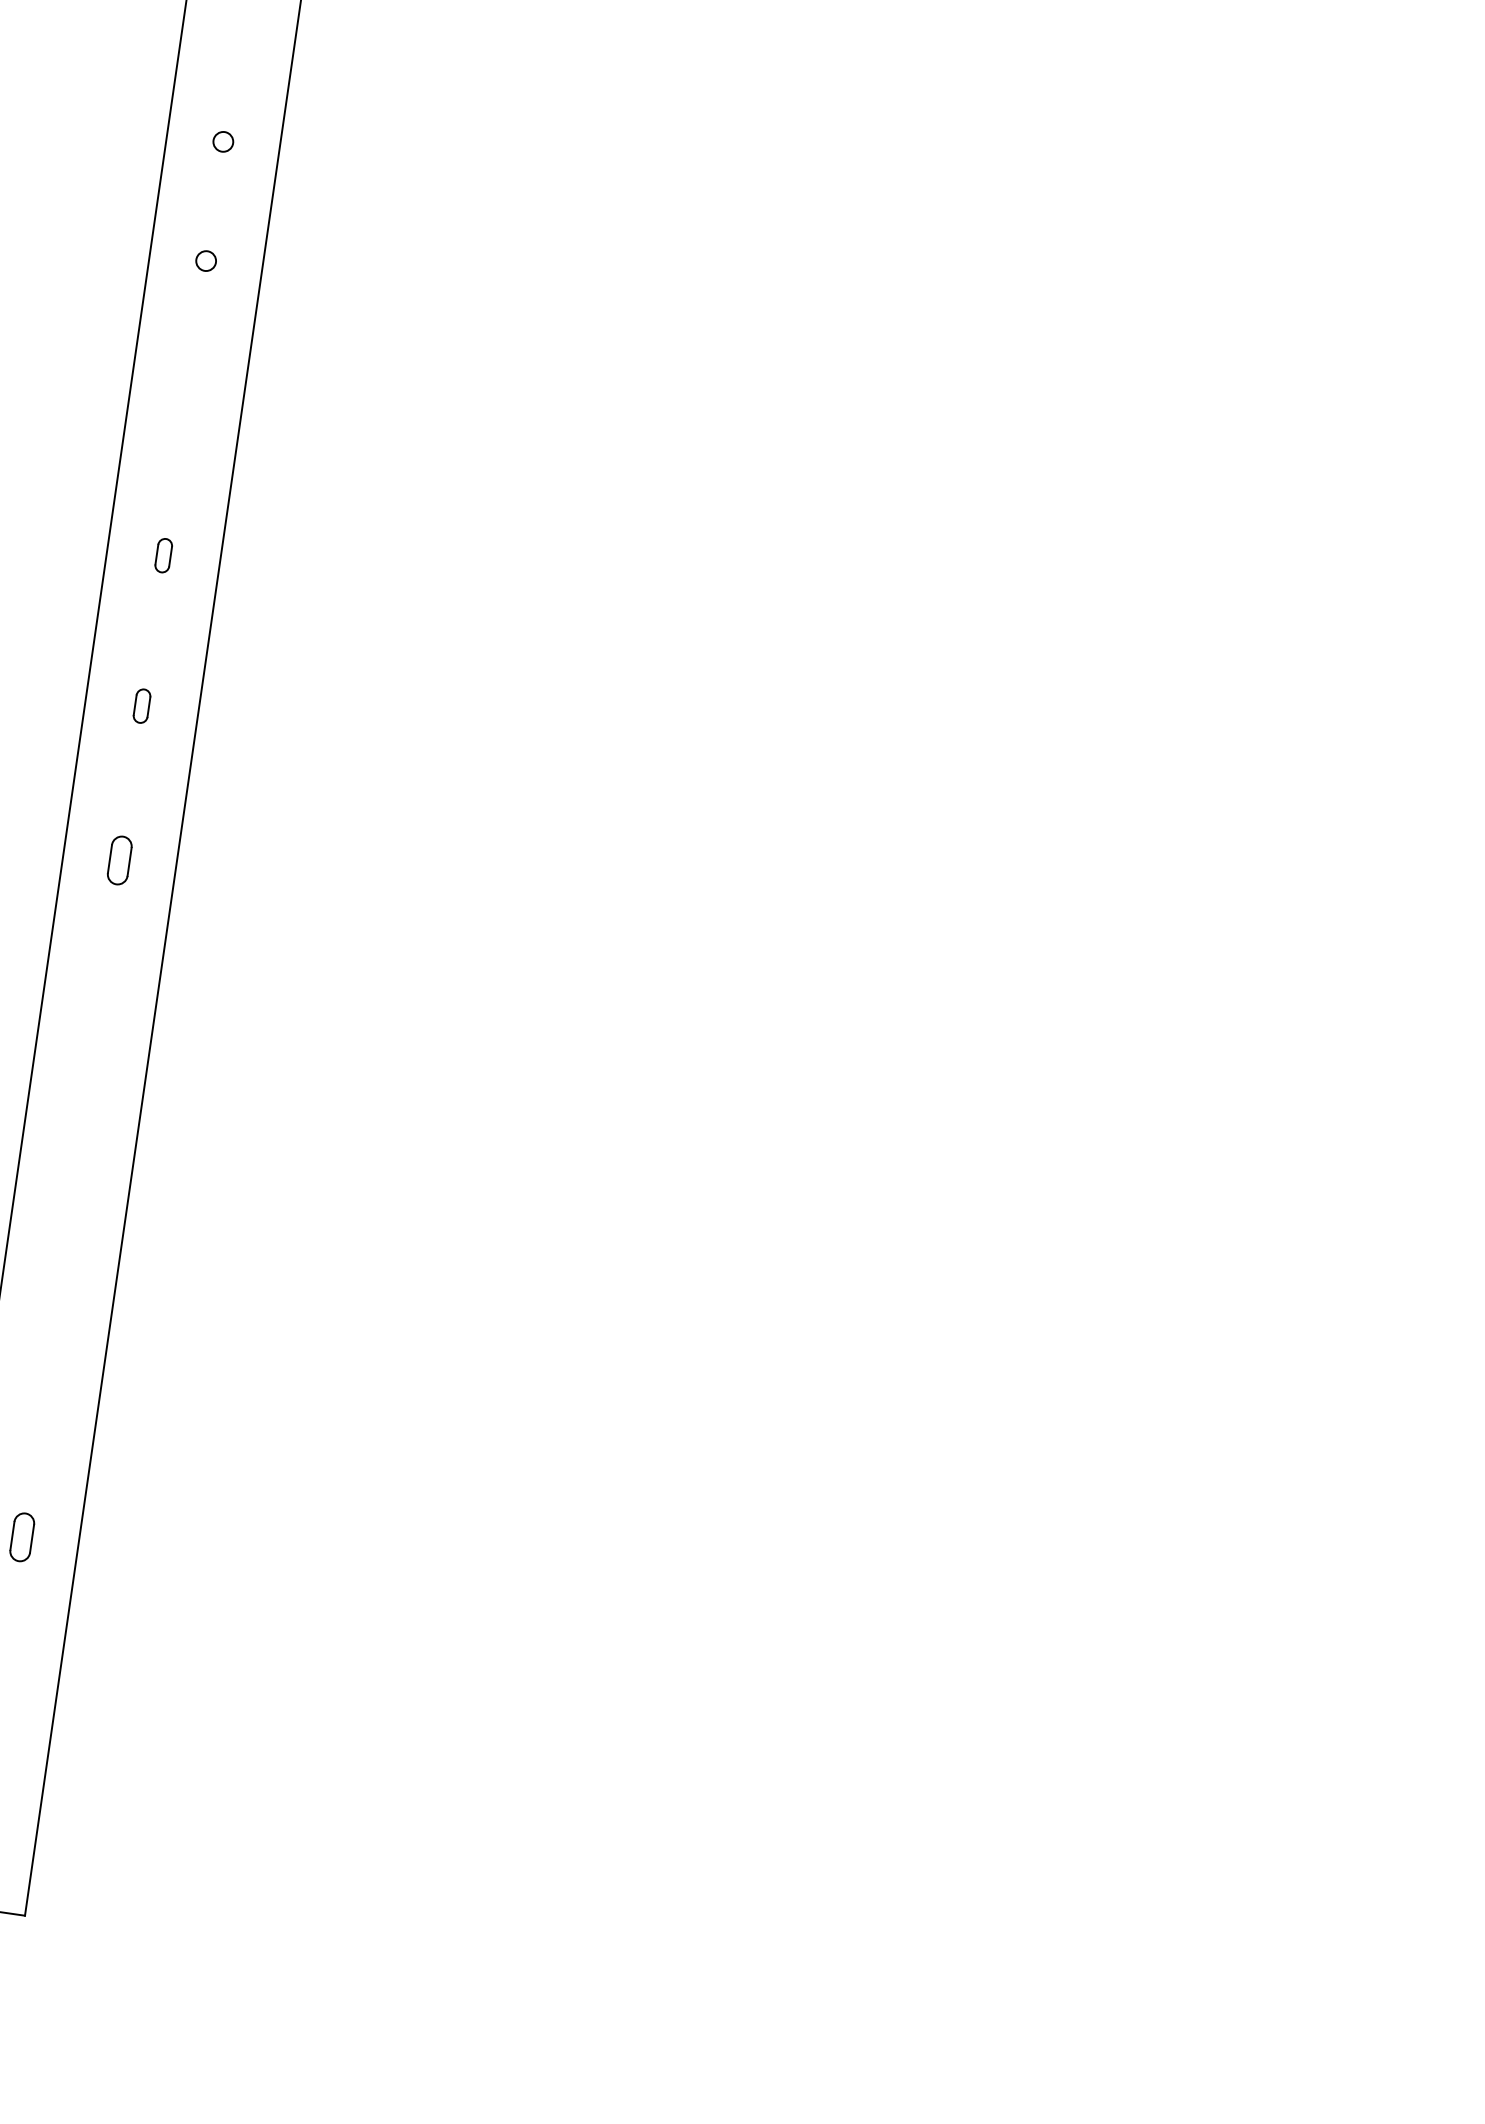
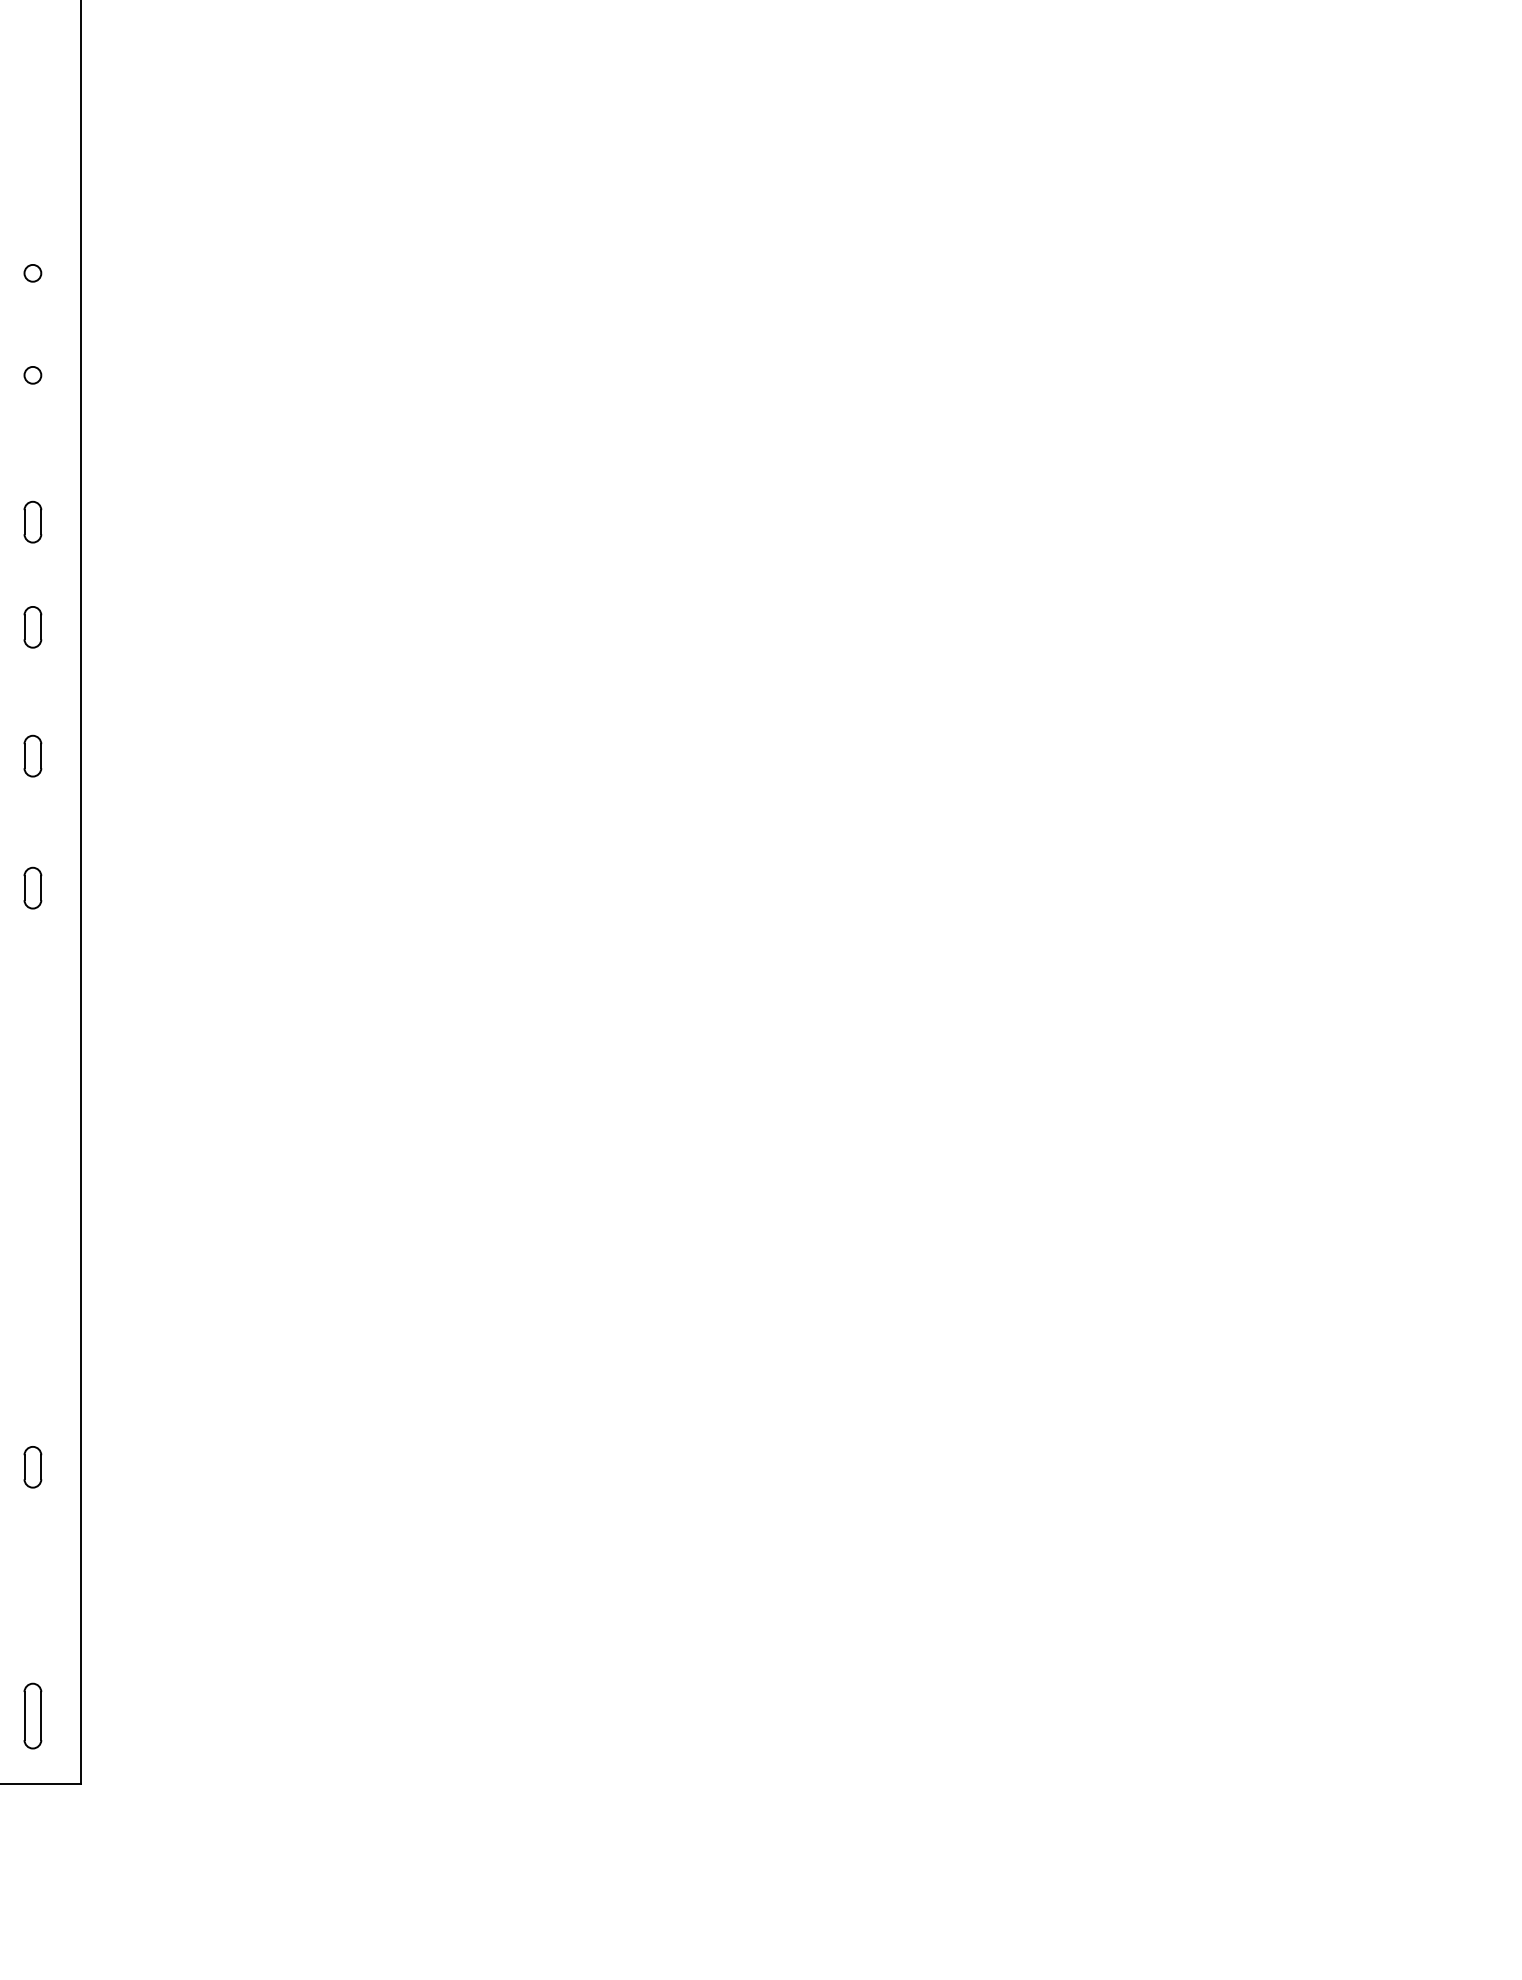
part: (181, 431) -> (32, 521), added
part: (163, 555) -> (32, 627), size x1.43
part: (141, 705) -> (32, 755), size x1.43

